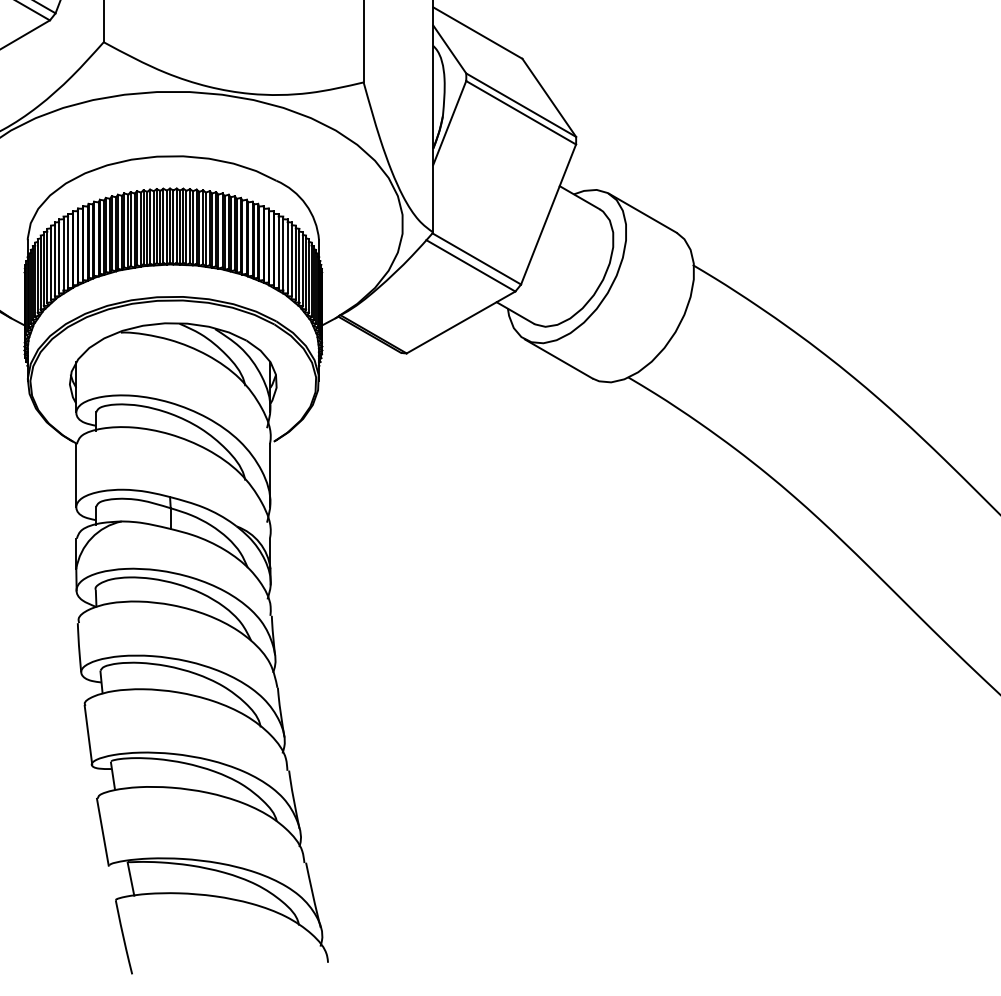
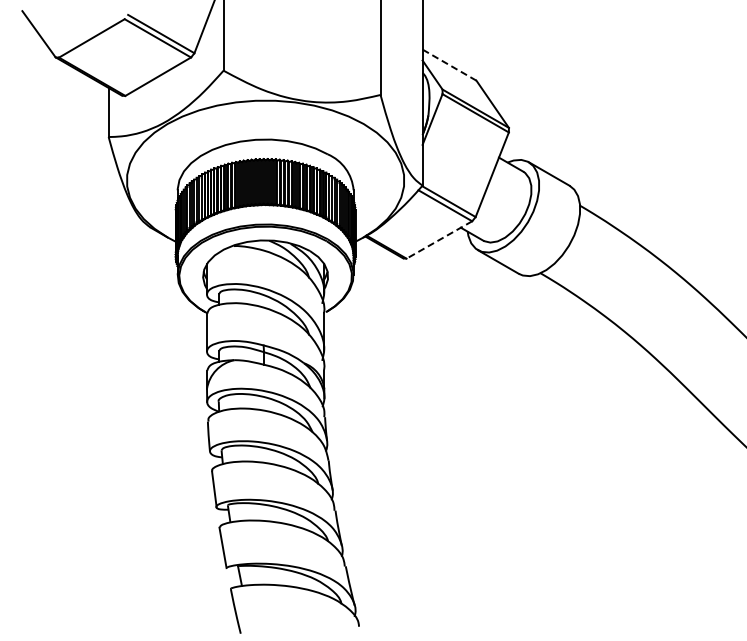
line: (477, 31) -> (449, 64), solid -> dashed
line: (461, 321) -> (439, 239), solid -> dashed

